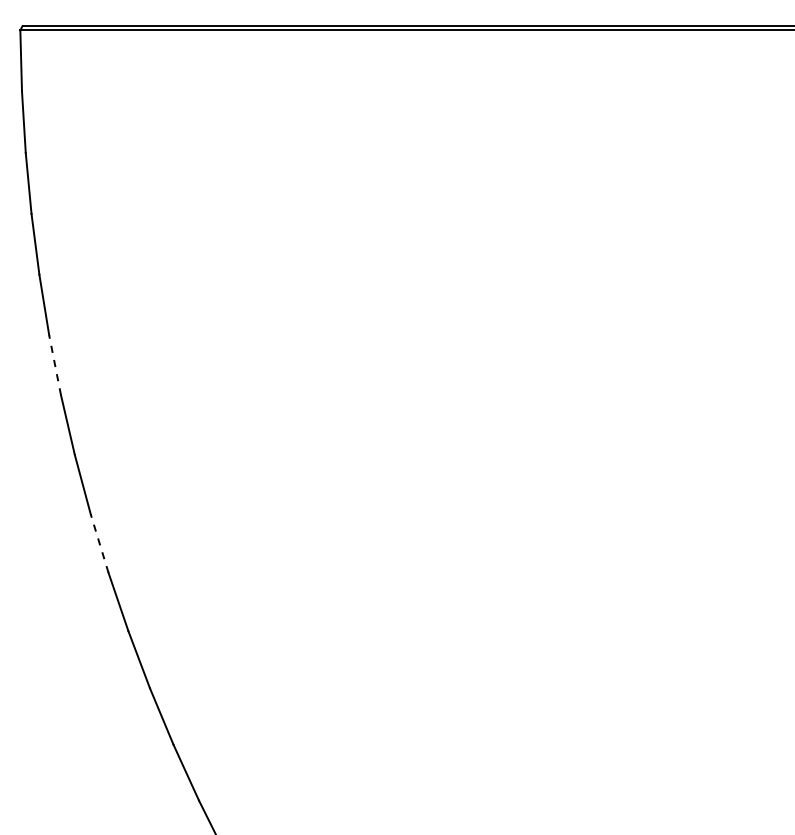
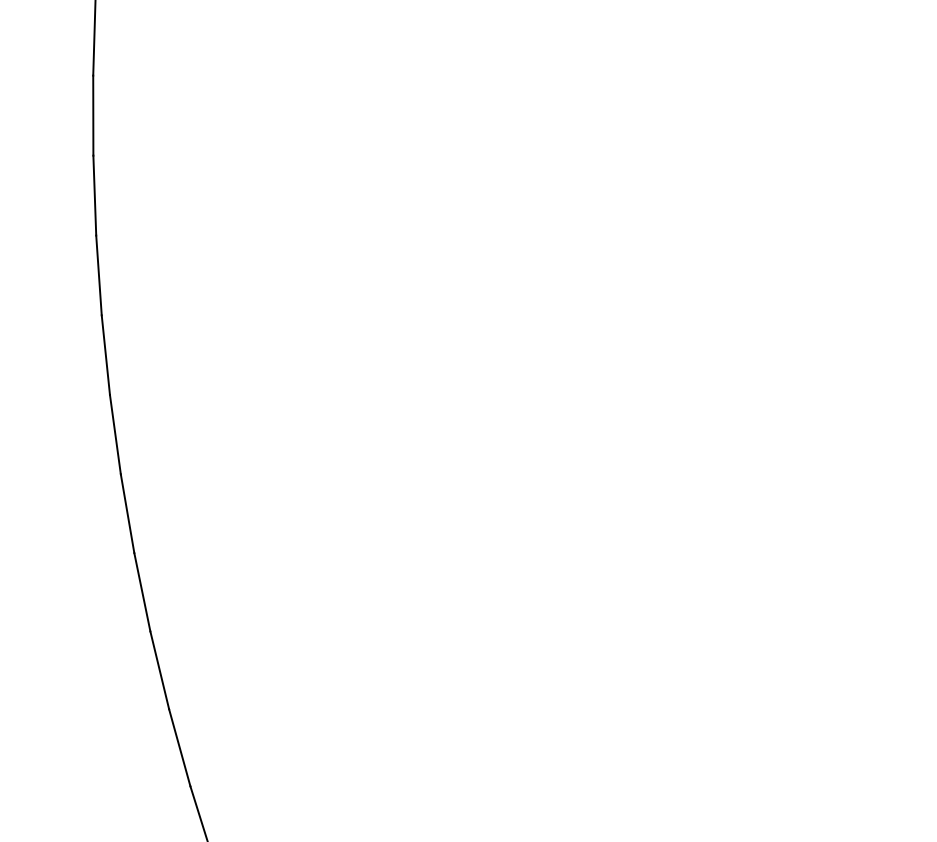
line: (55, 365) -> (95, 195), dashed -> solid
line: (99, 543) -> (115, 434), dashed -> solid

